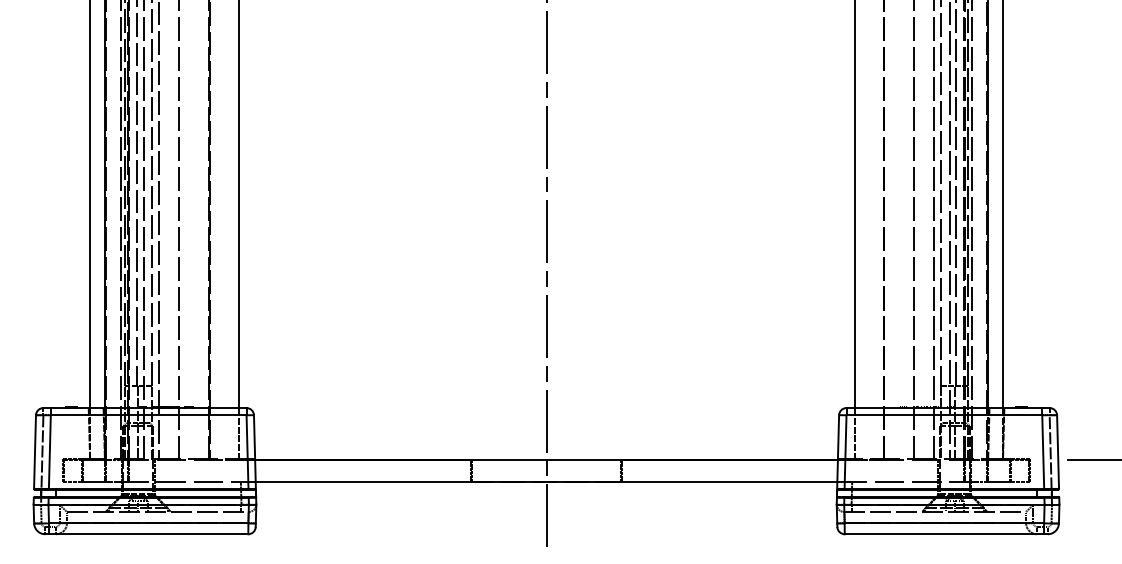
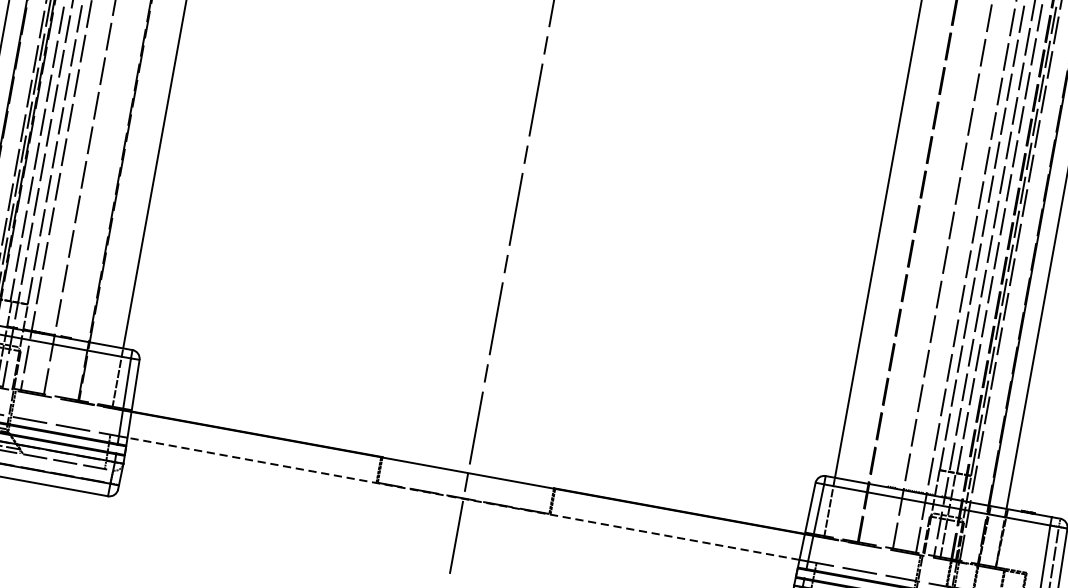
line: (546, 482) -> (463, 499), solid -> dashed

